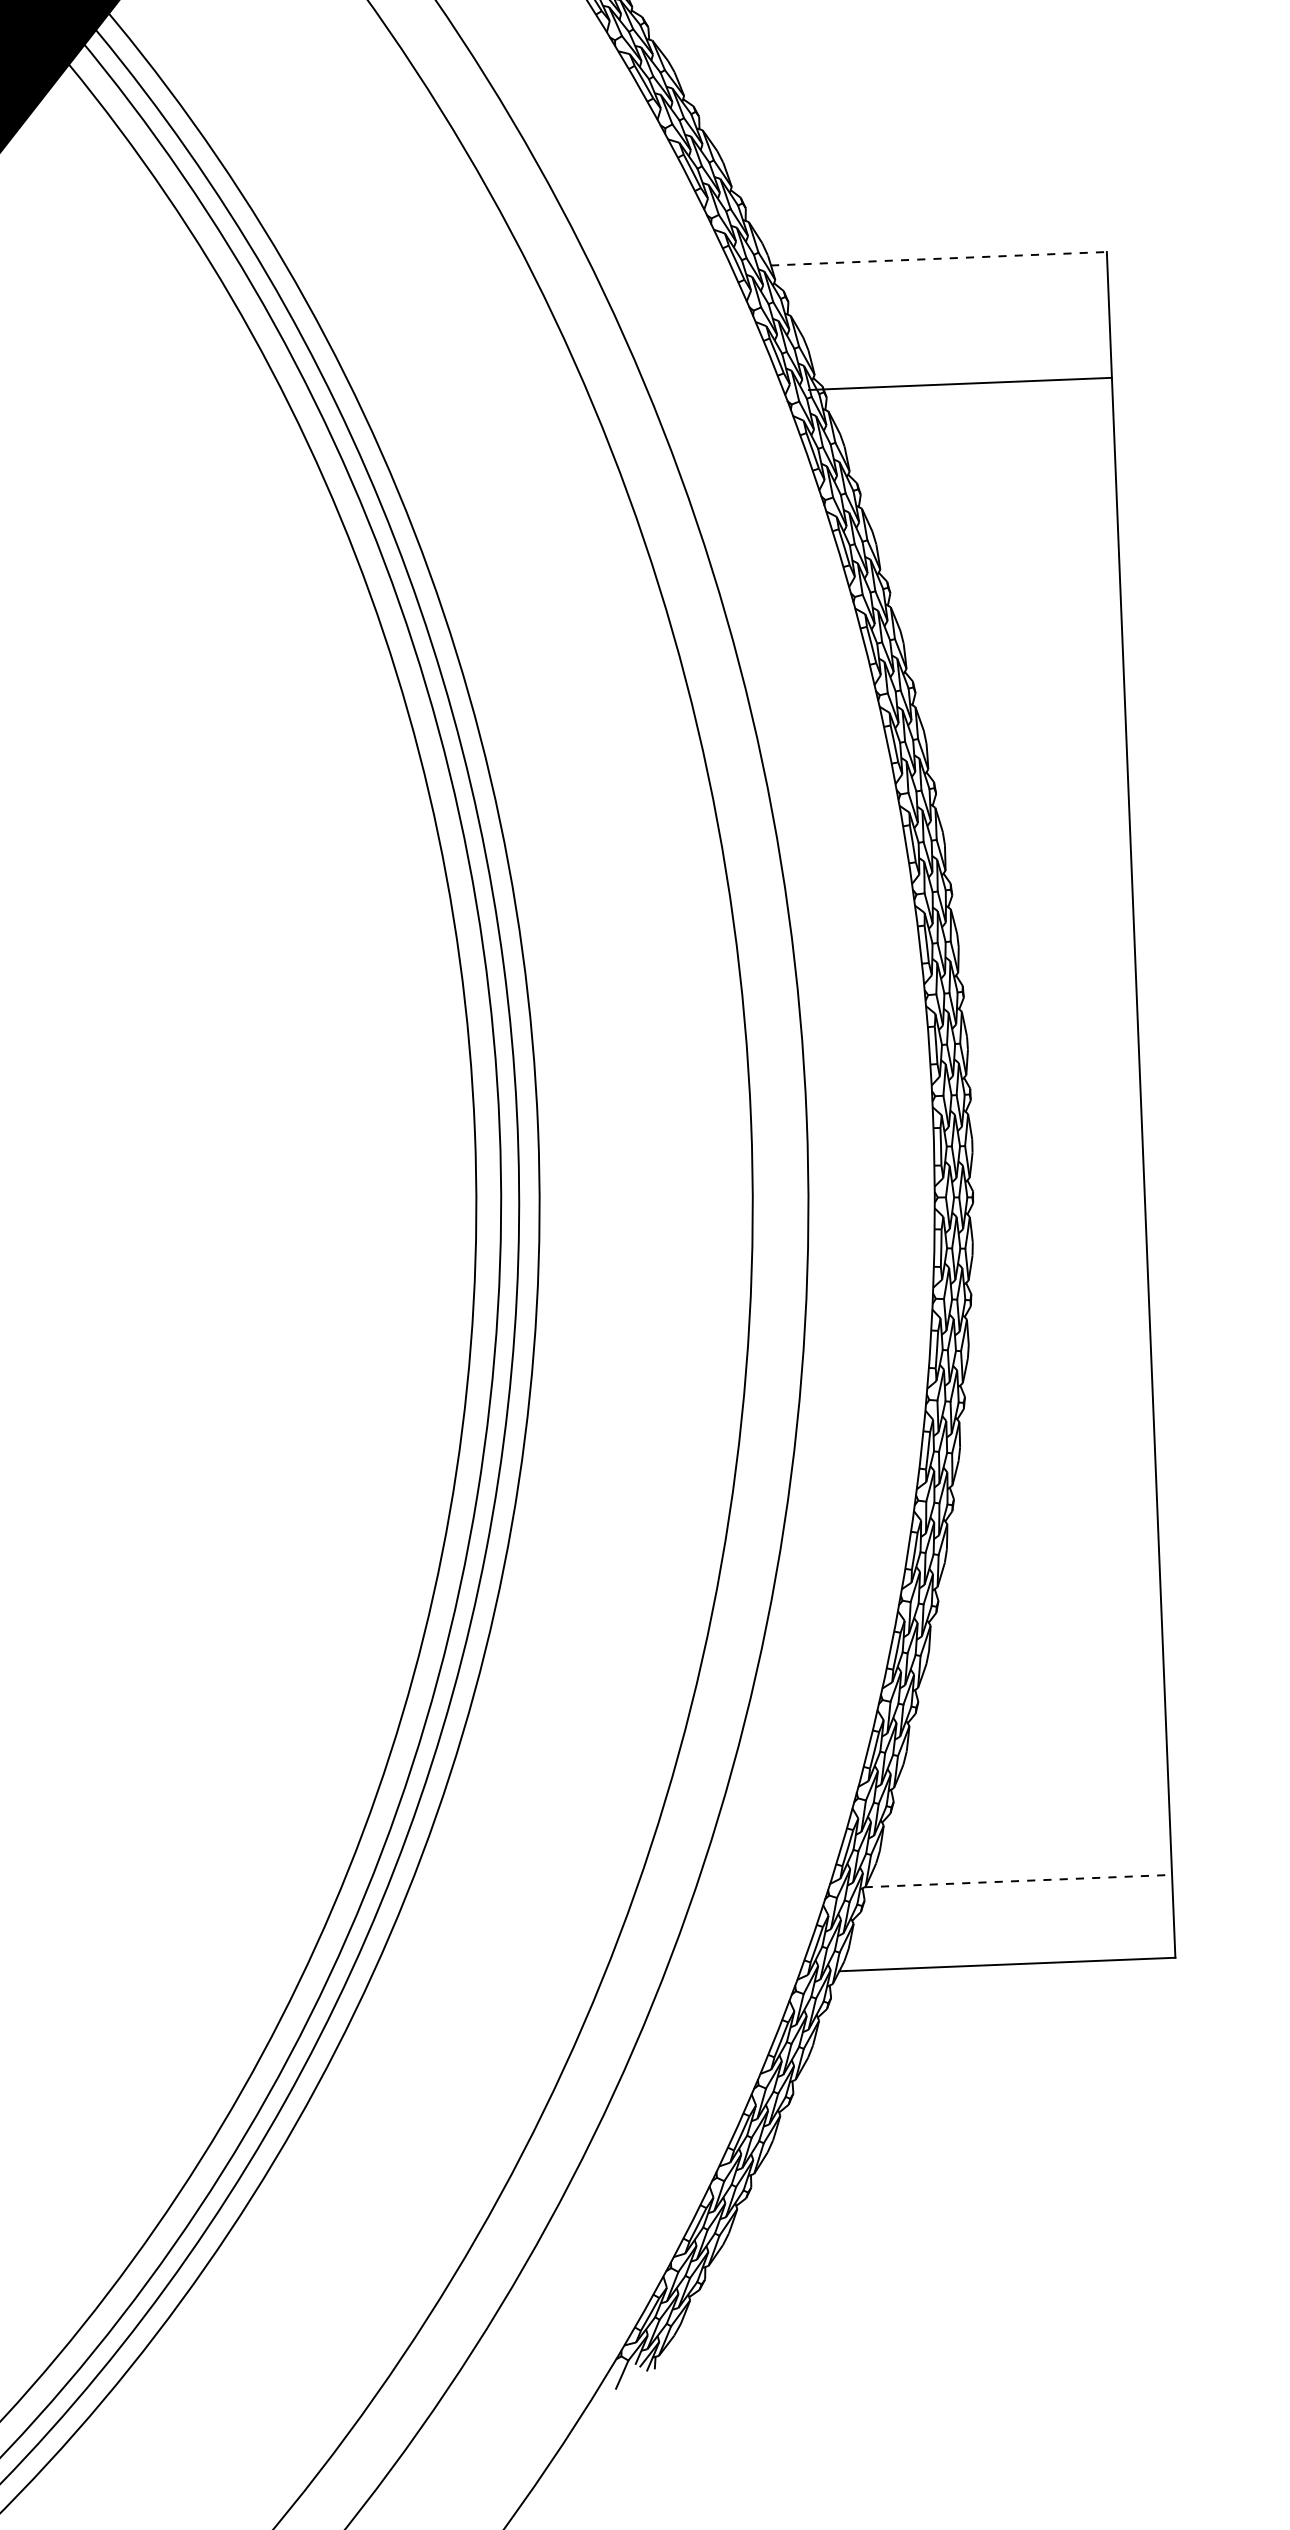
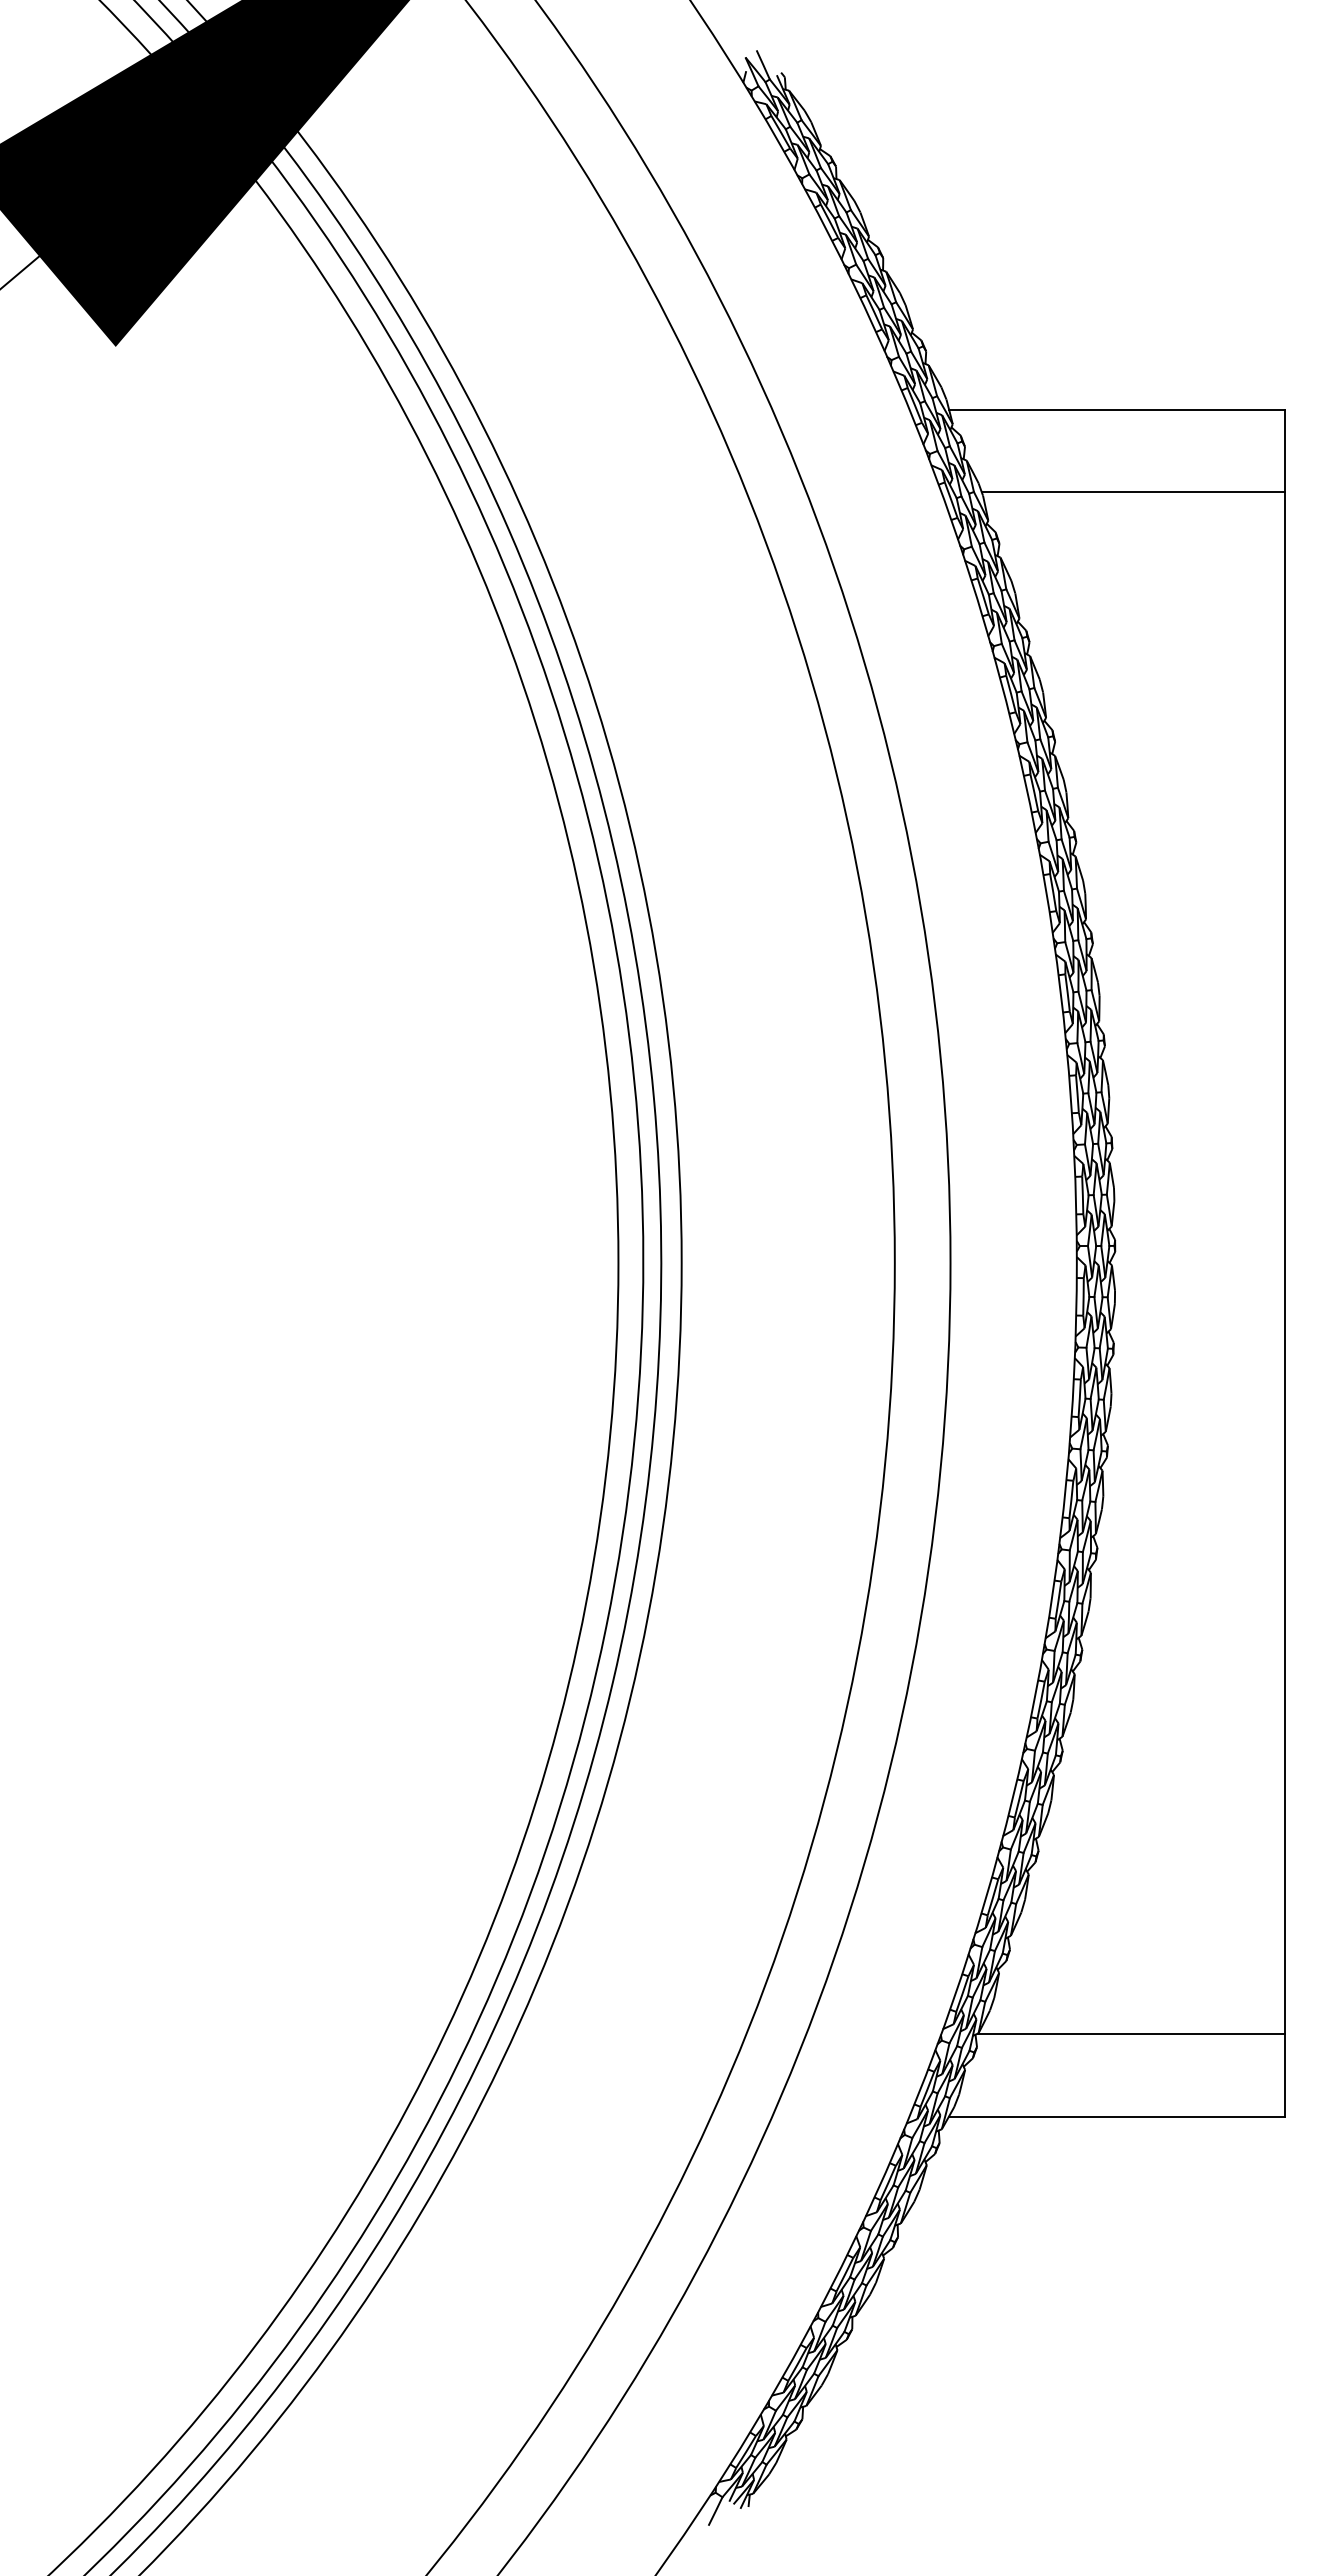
line: (939, 258) -> (1117, 409), dashed -> solid
line: (960, 383) -> (1133, 492), moved
line: (1018, 1880) -> (1131, 2033), dashed -> solid

